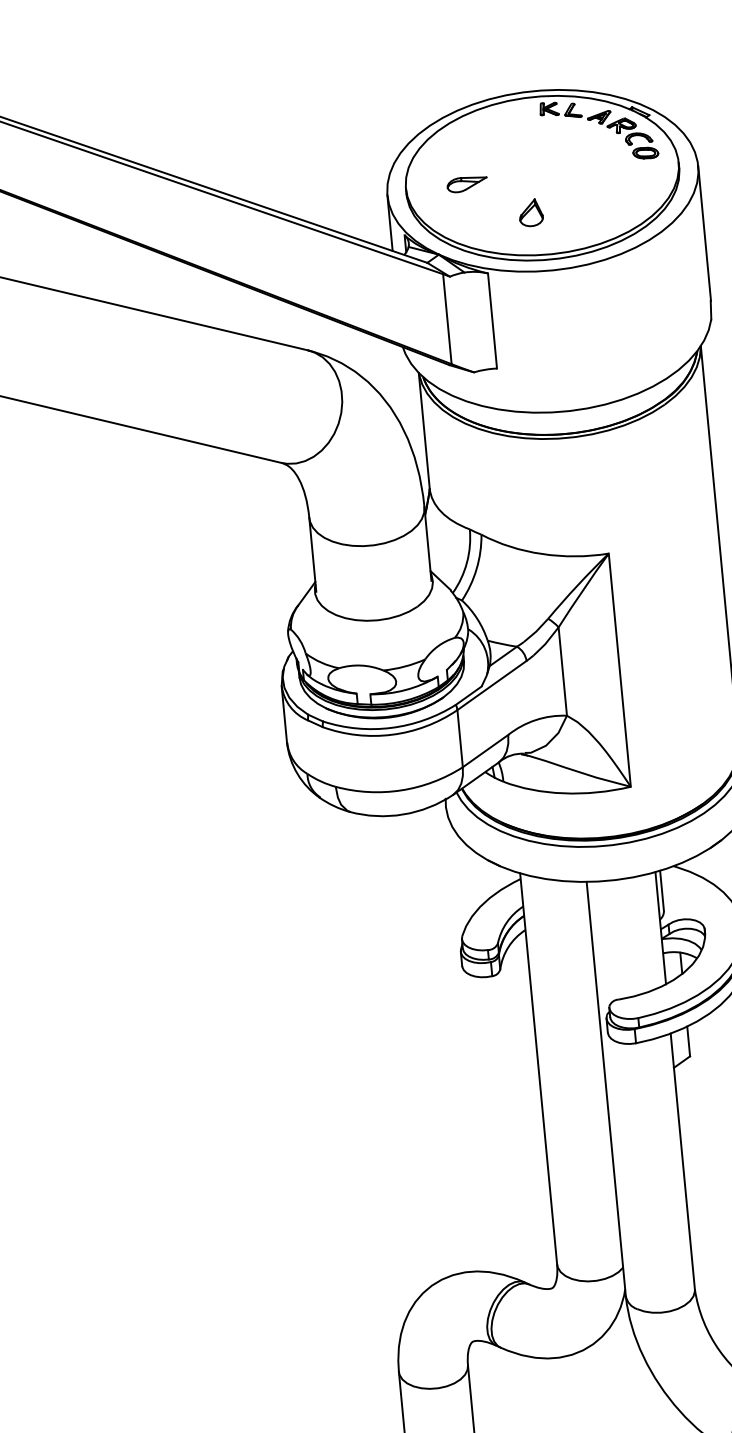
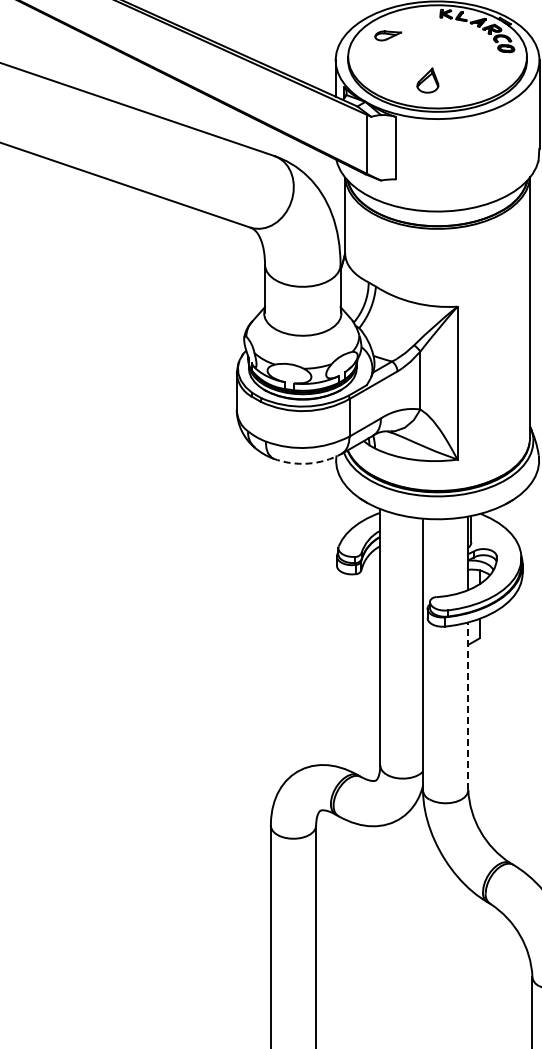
part: (467, 183) -> (388, 35), moved
part: (530, 211) -> (427, 79), size x1.4
arc: (402, 814) -> (307, 463), solid -> dashed
line: (683, 1161) -> (468, 706), solid -> dashed

